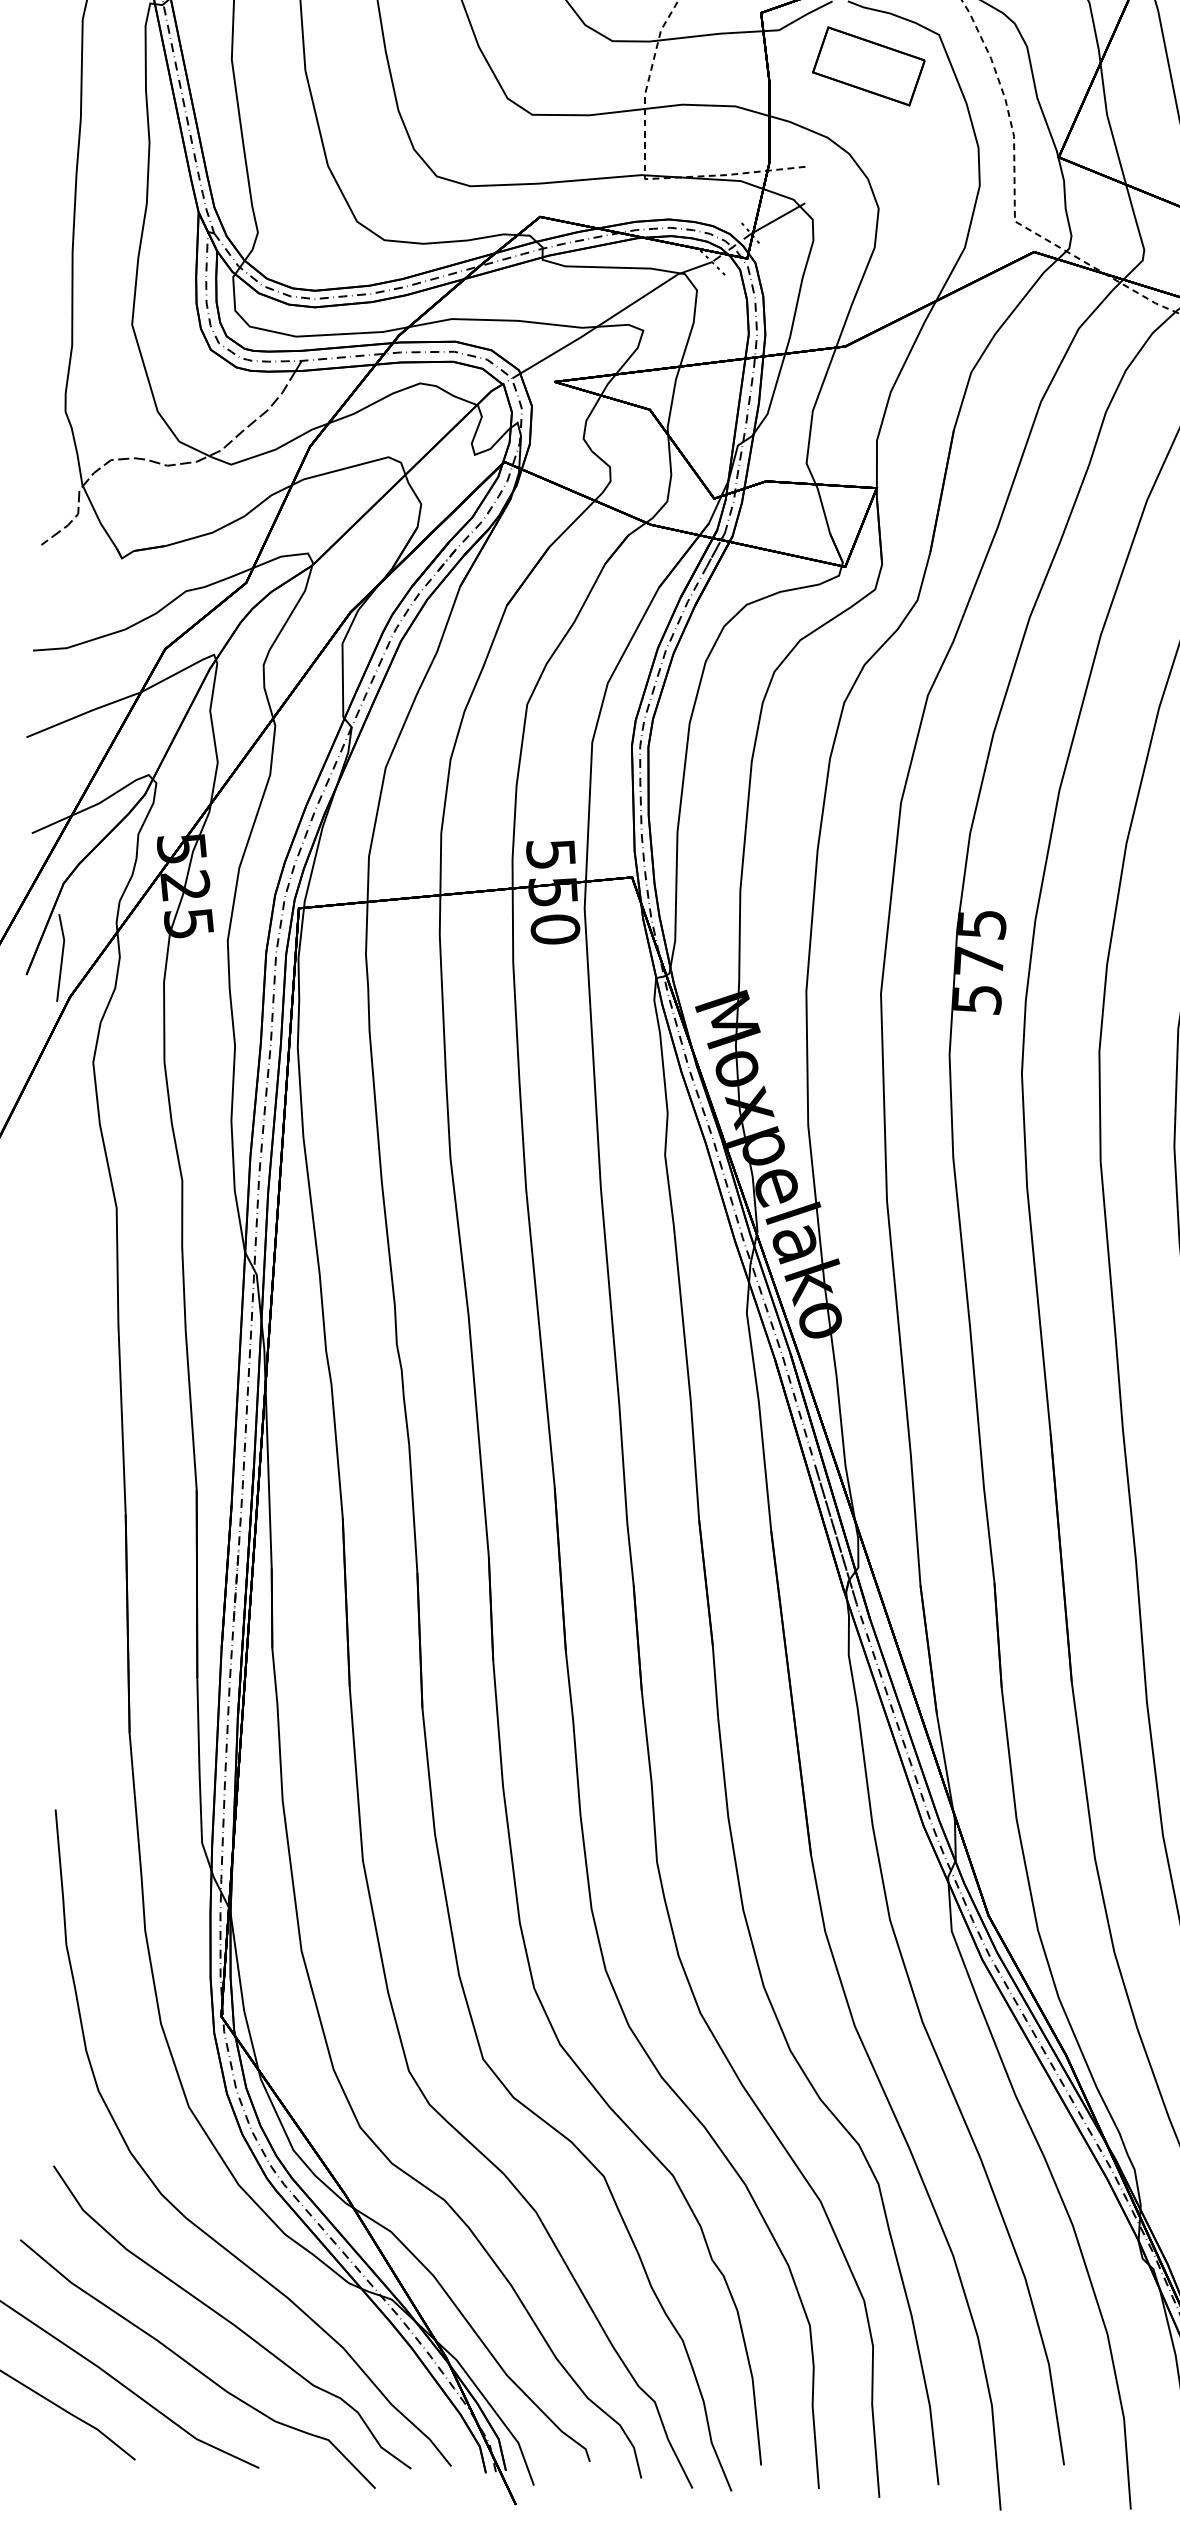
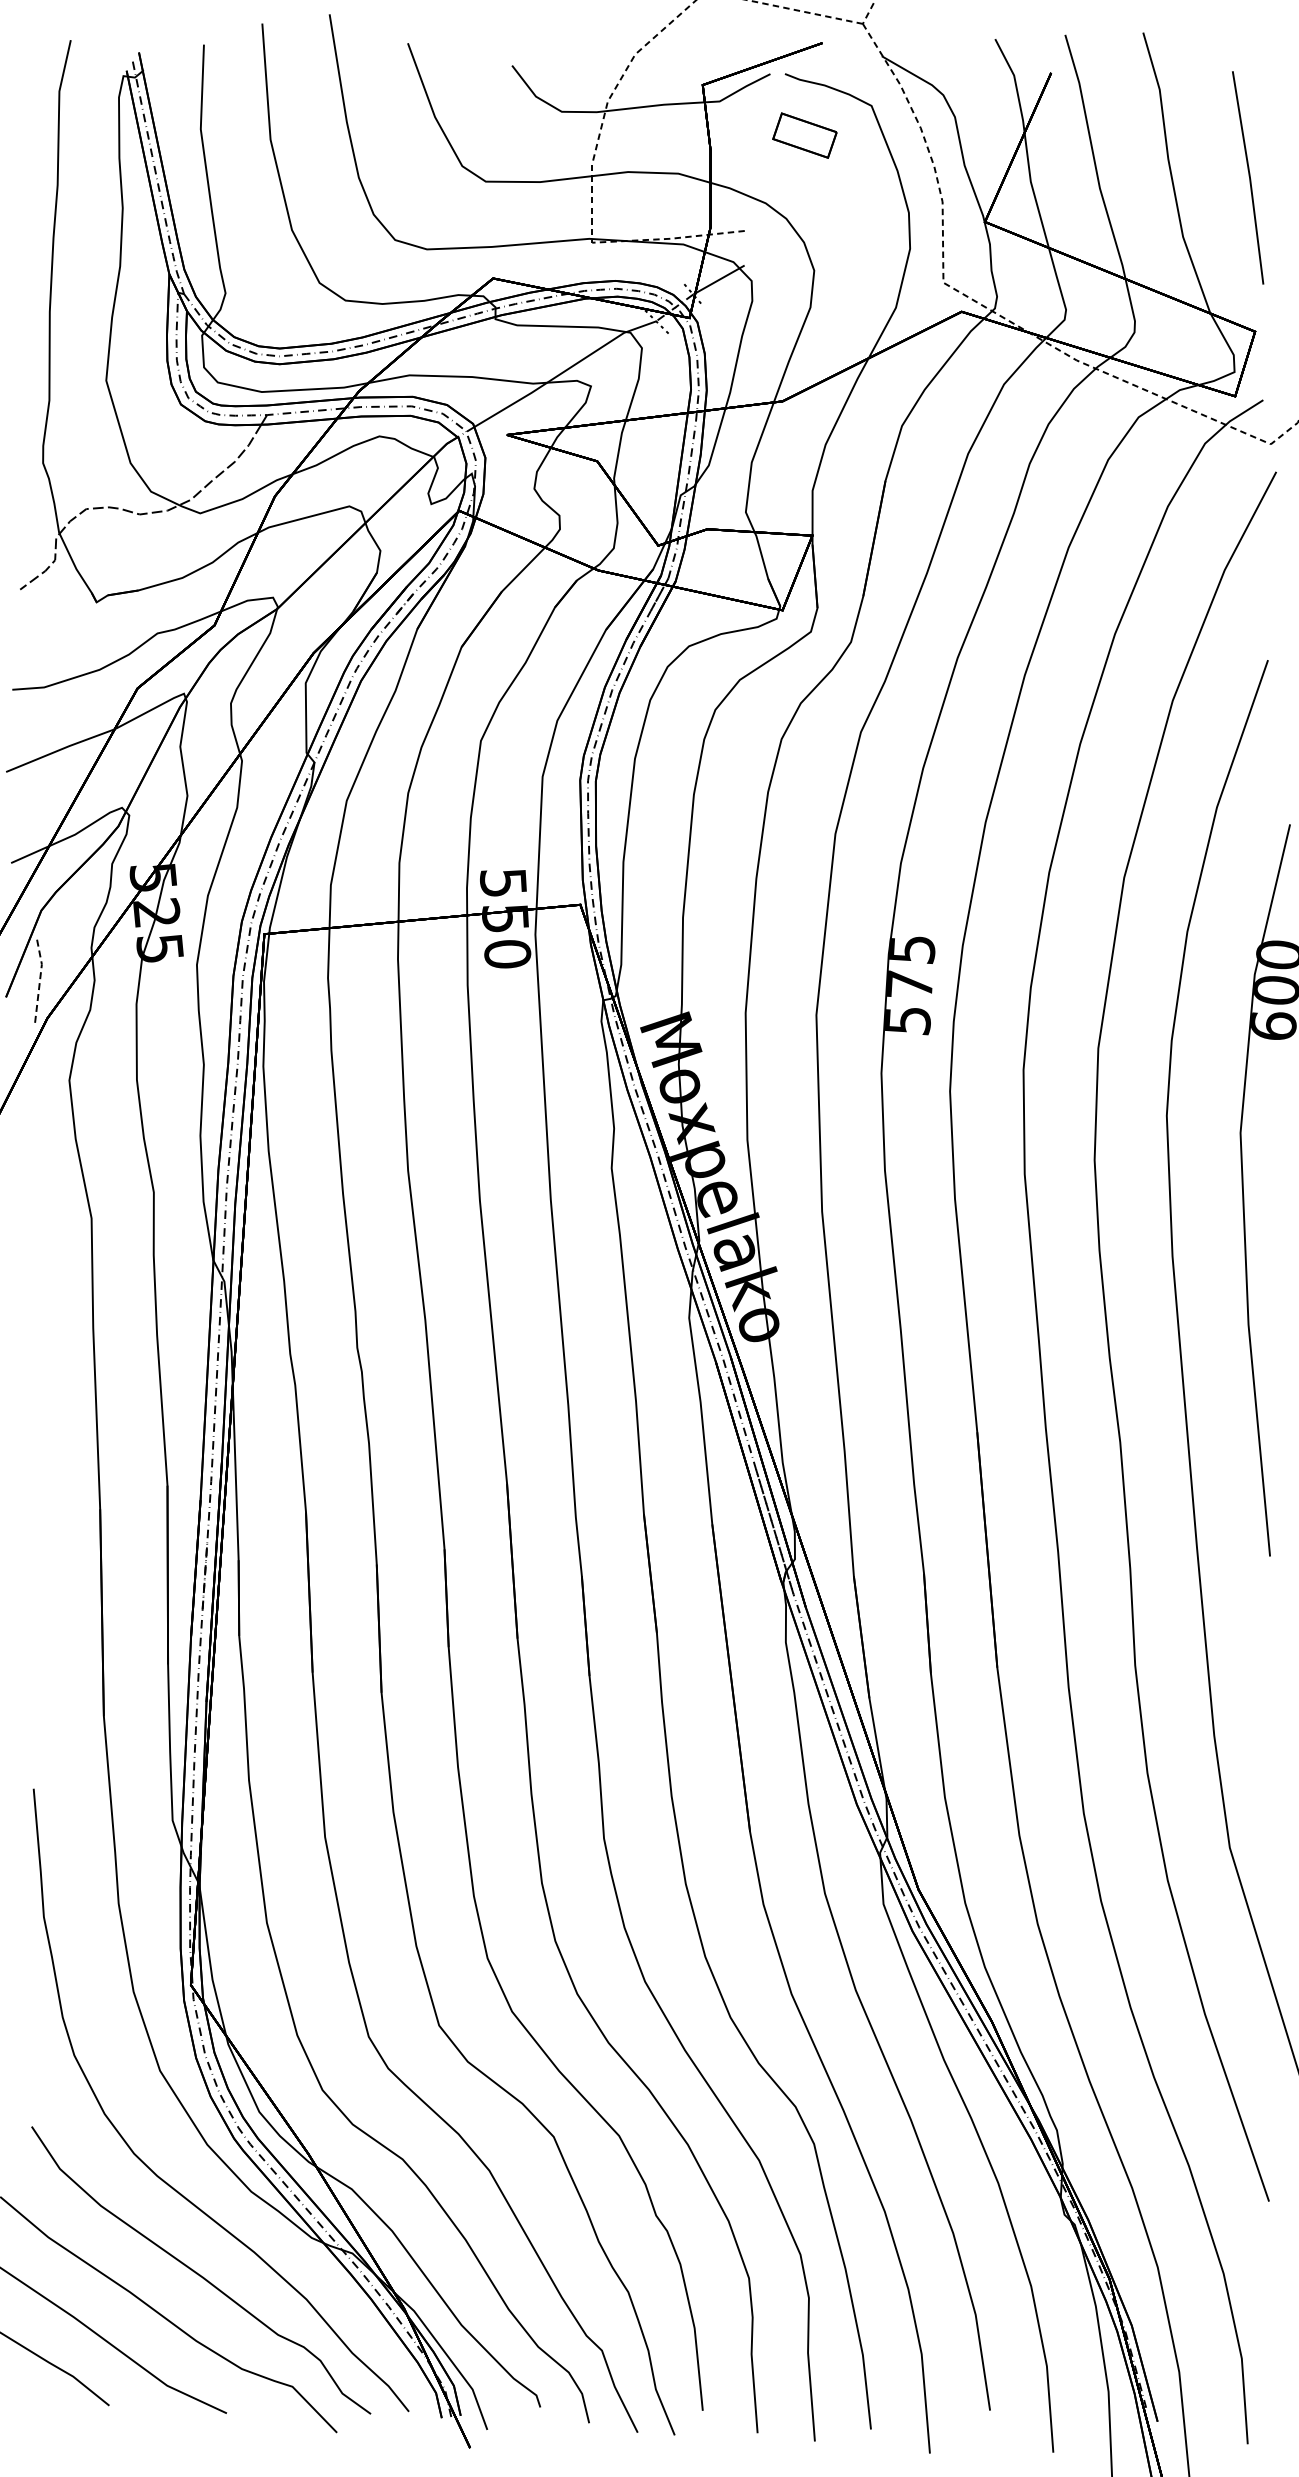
part: (868, 66) -> (804, 135), size x0.6
line: (62, 957) -> (40, 980), solid -> dashed

